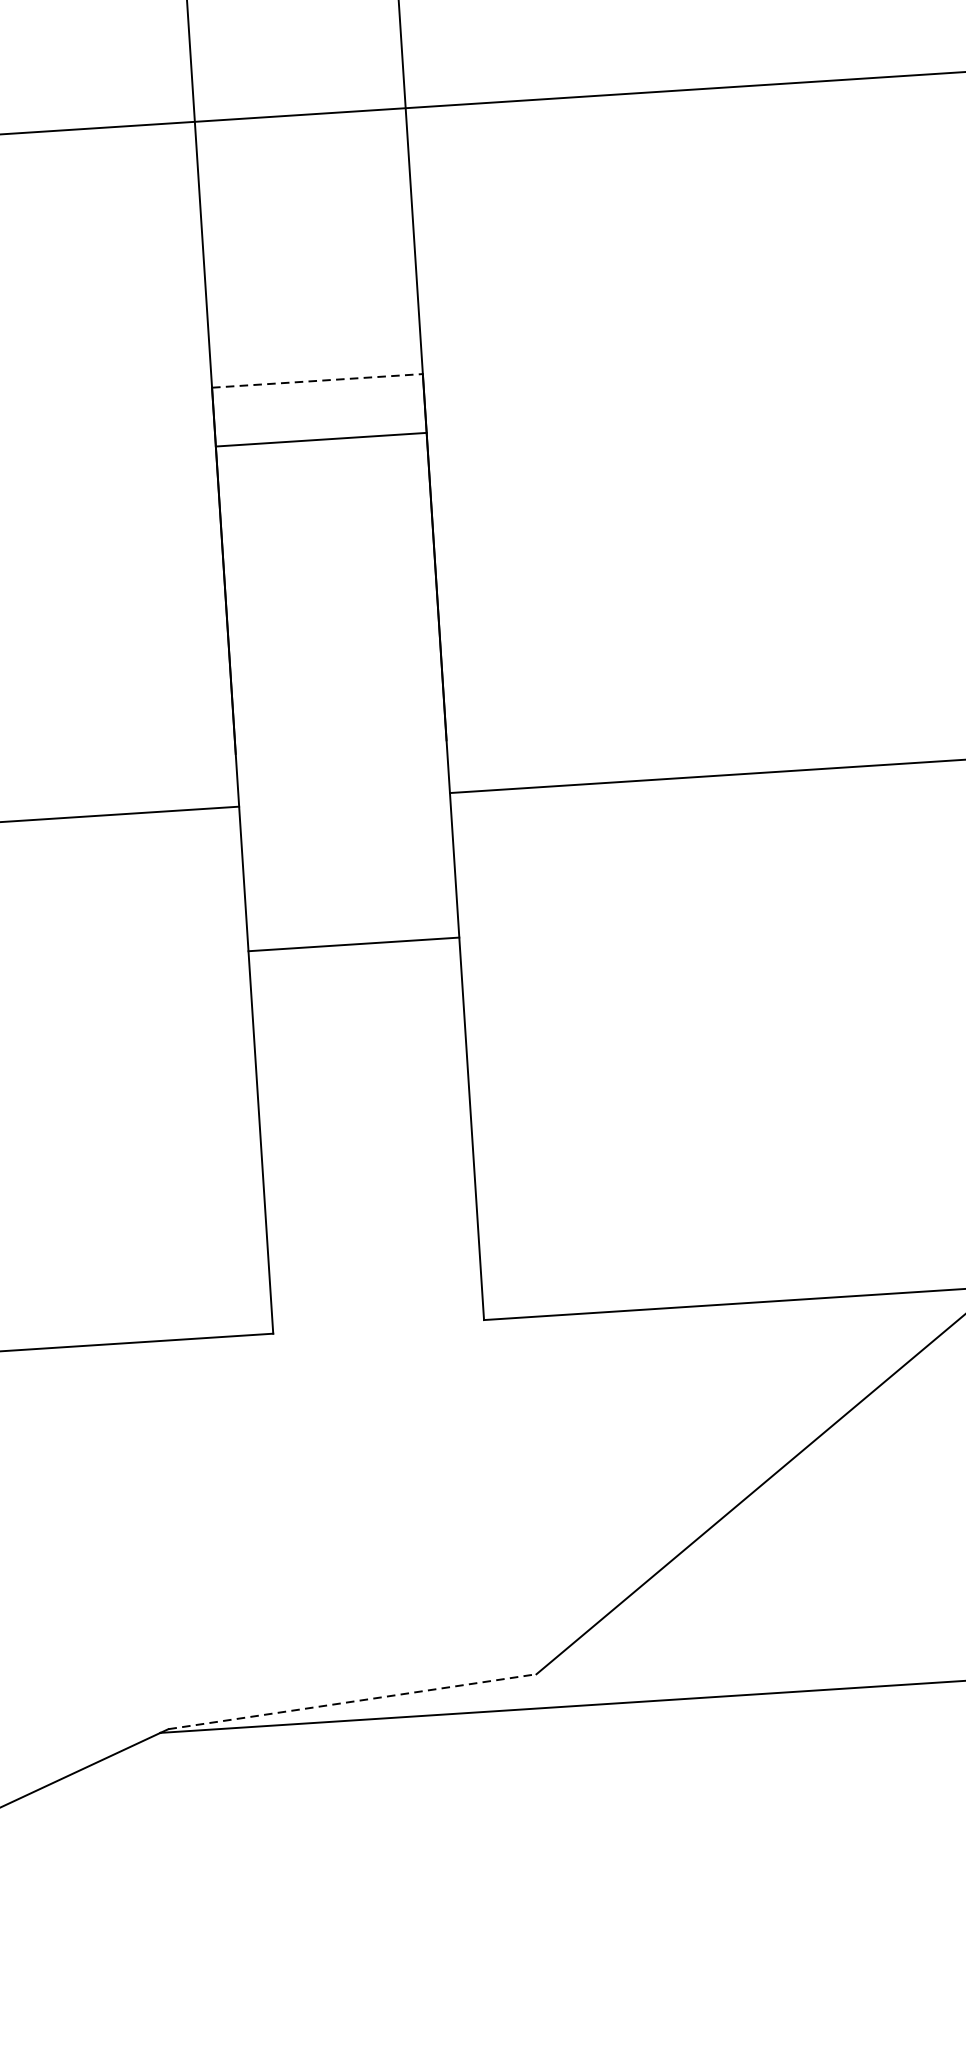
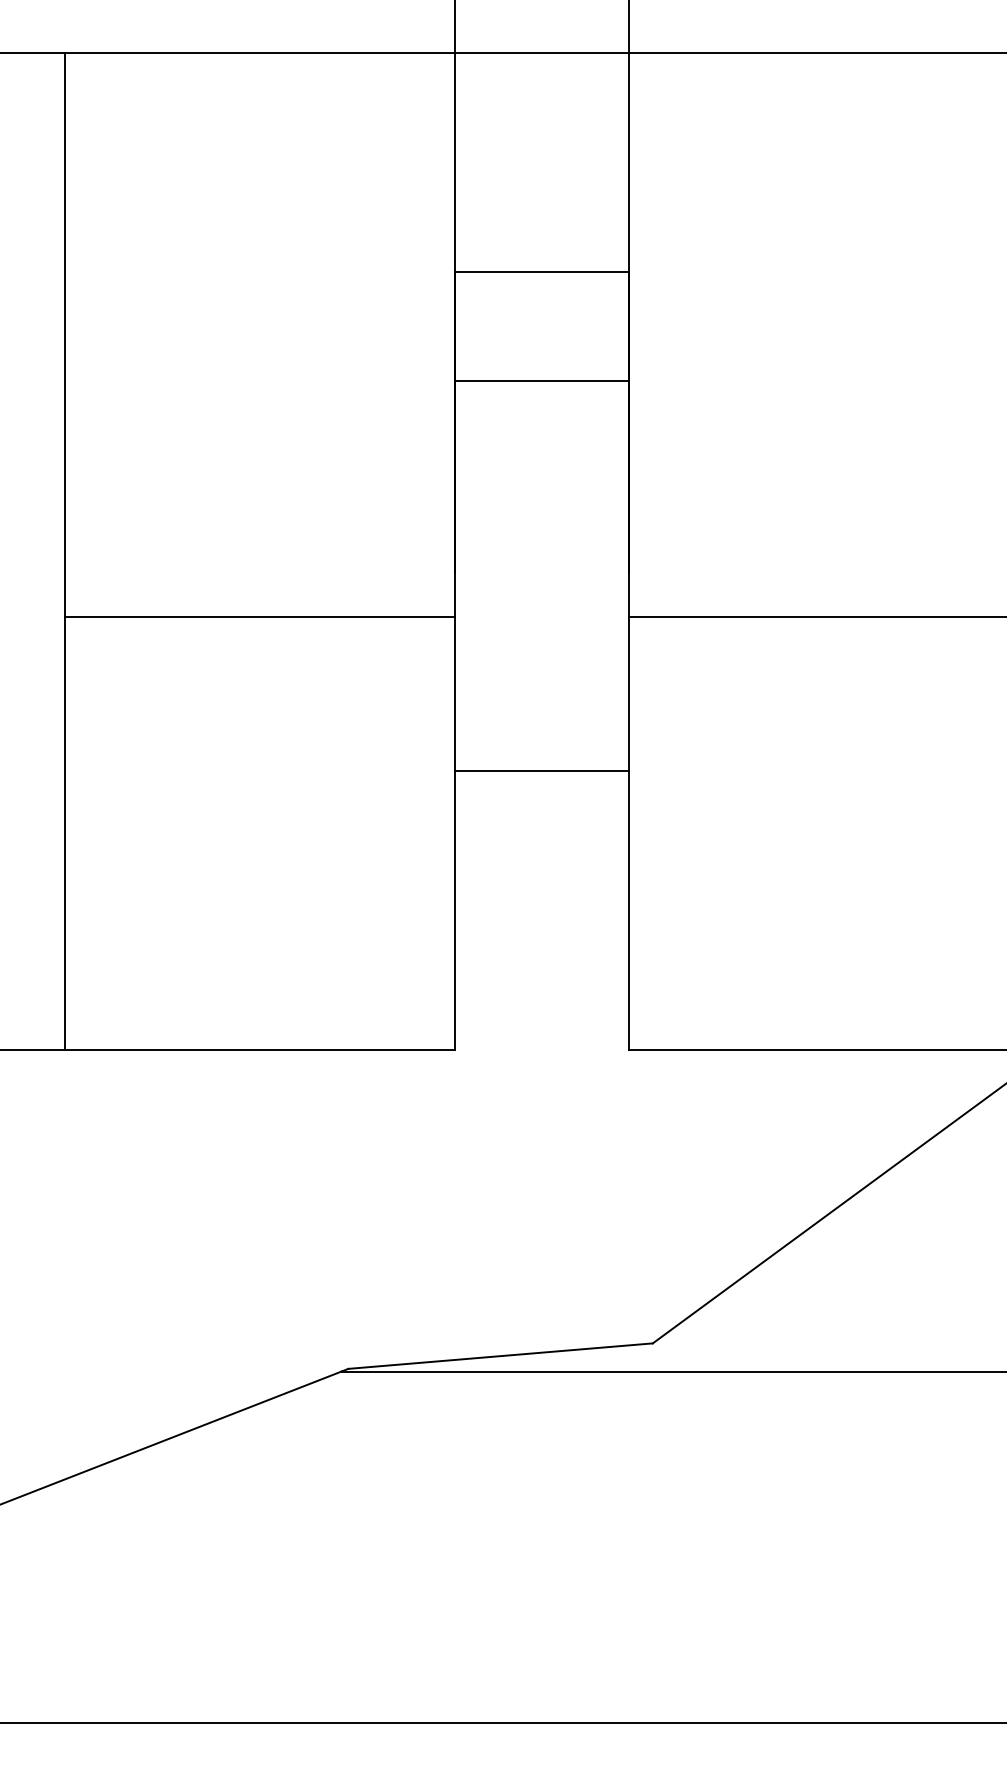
line: (316, 381) -> (541, 272), dashed -> solid
line: (320, 439) -> (541, 380), moved
line: (353, 944) -> (541, 770), moved
line: (352, 1702) -> (500, 1356), dashed -> solid

